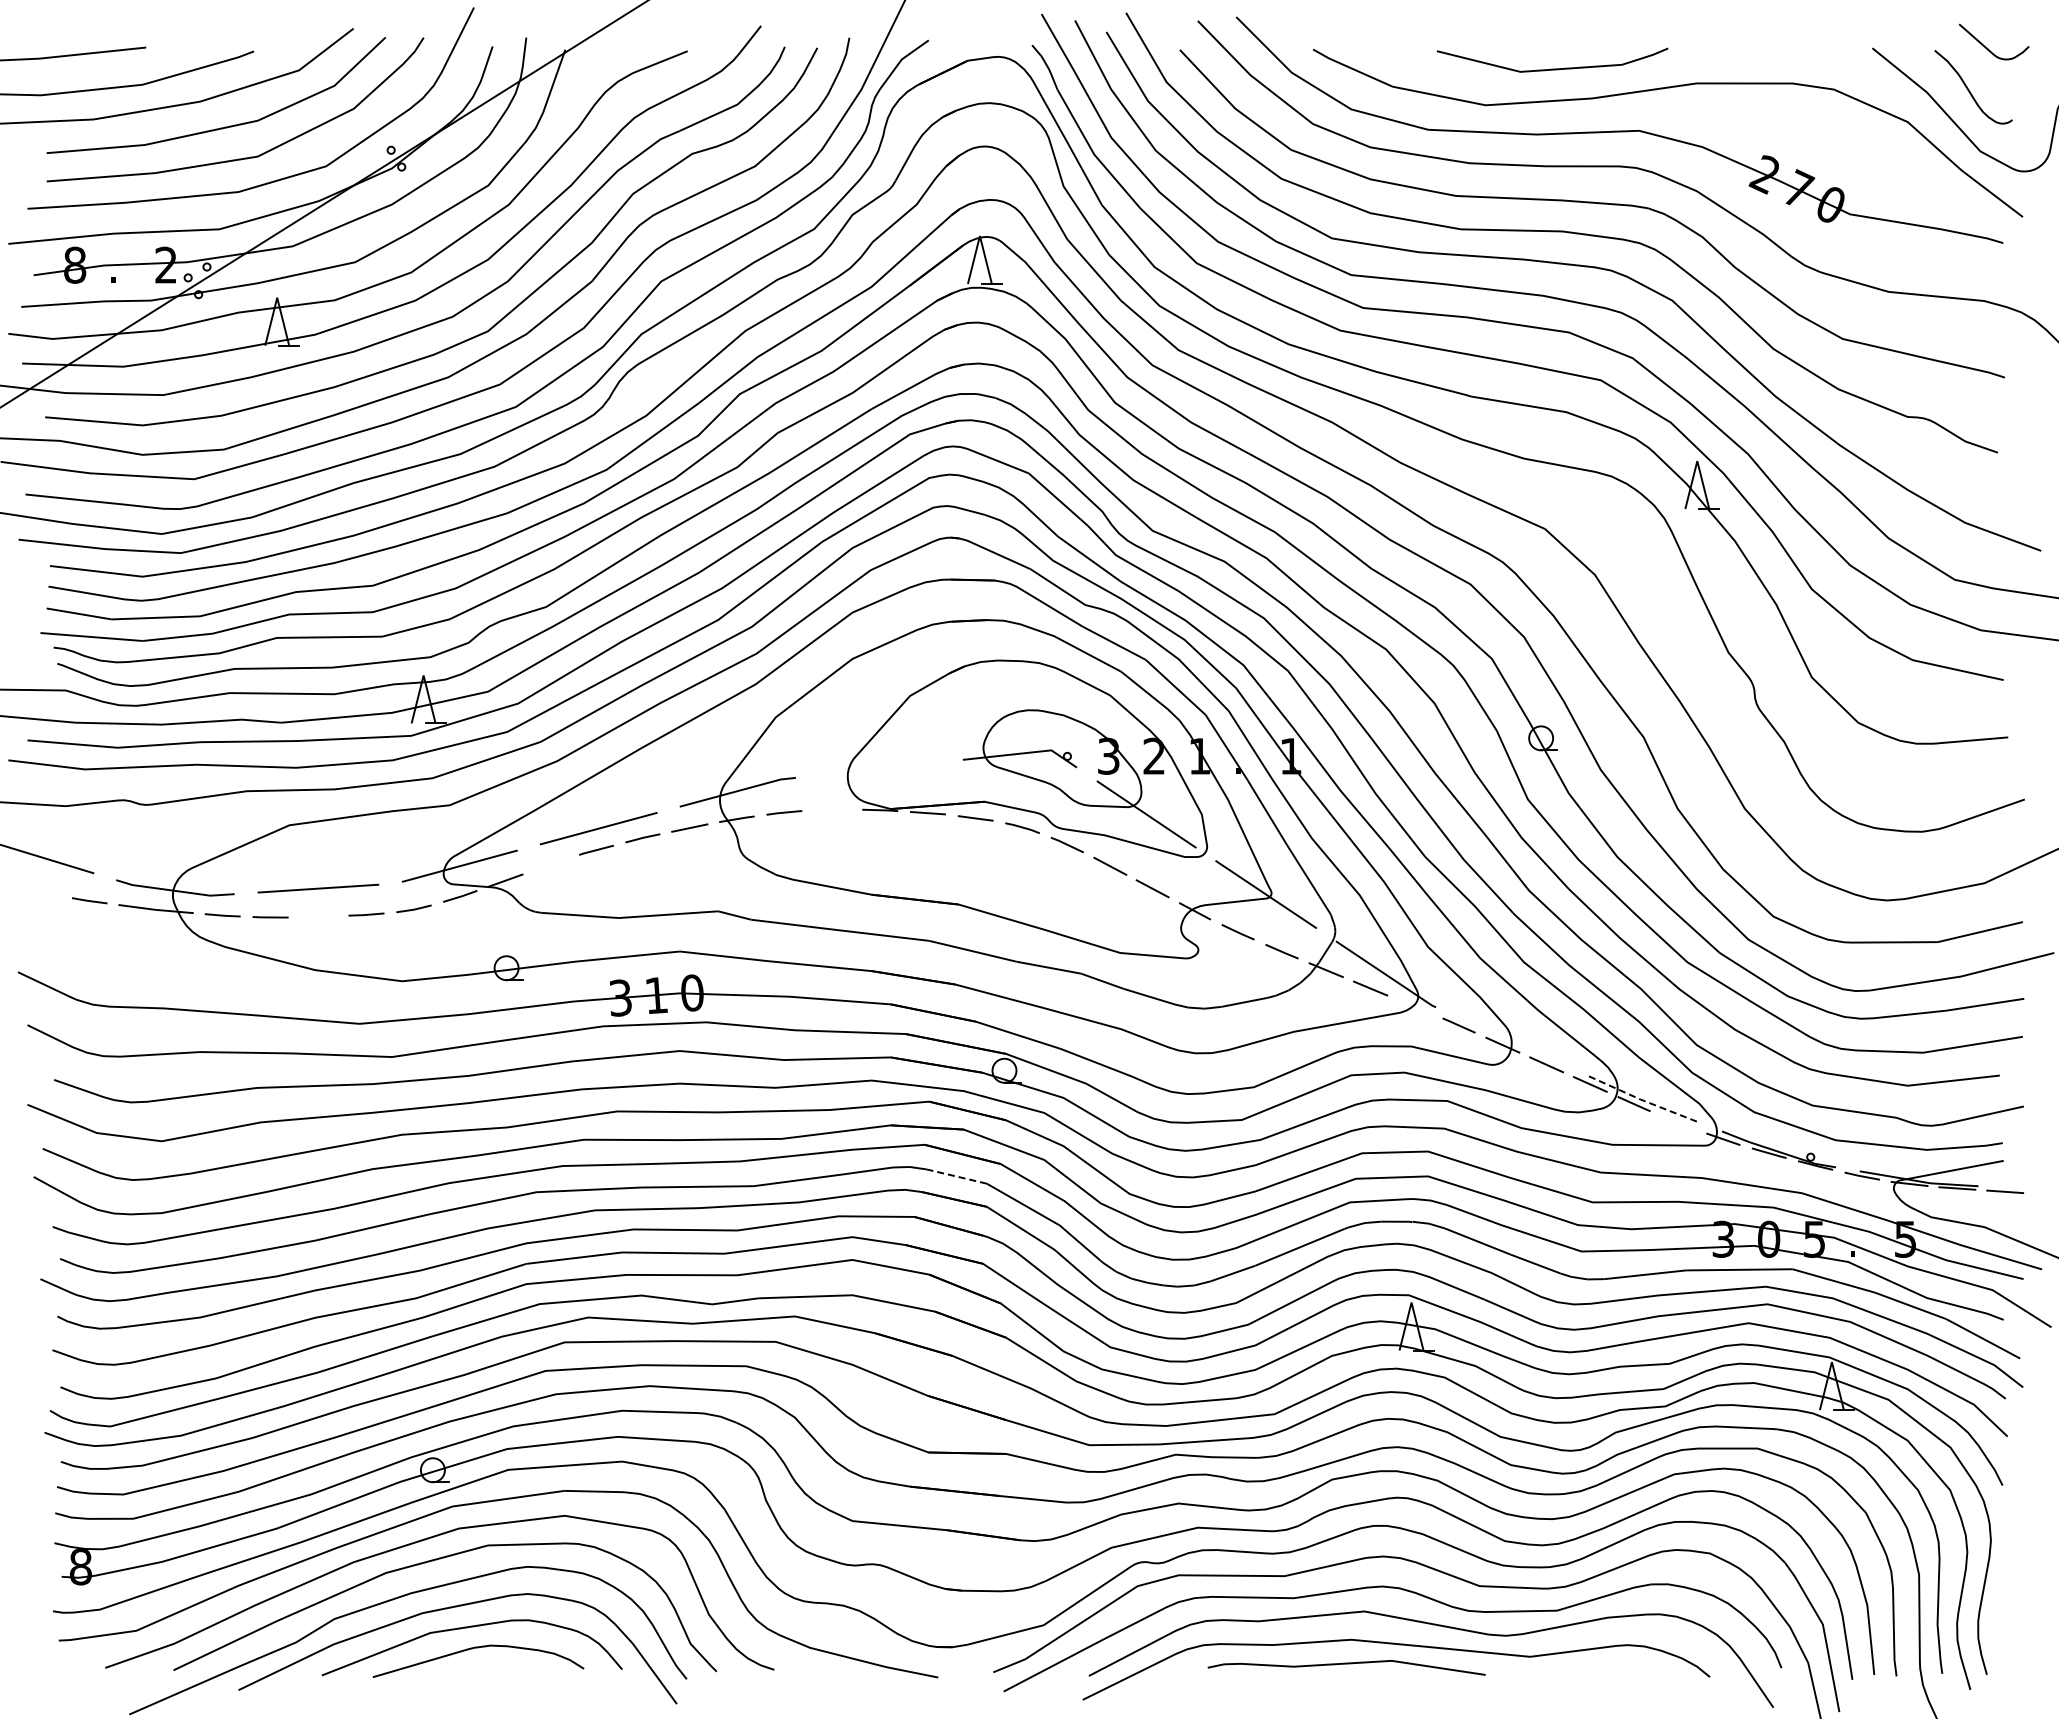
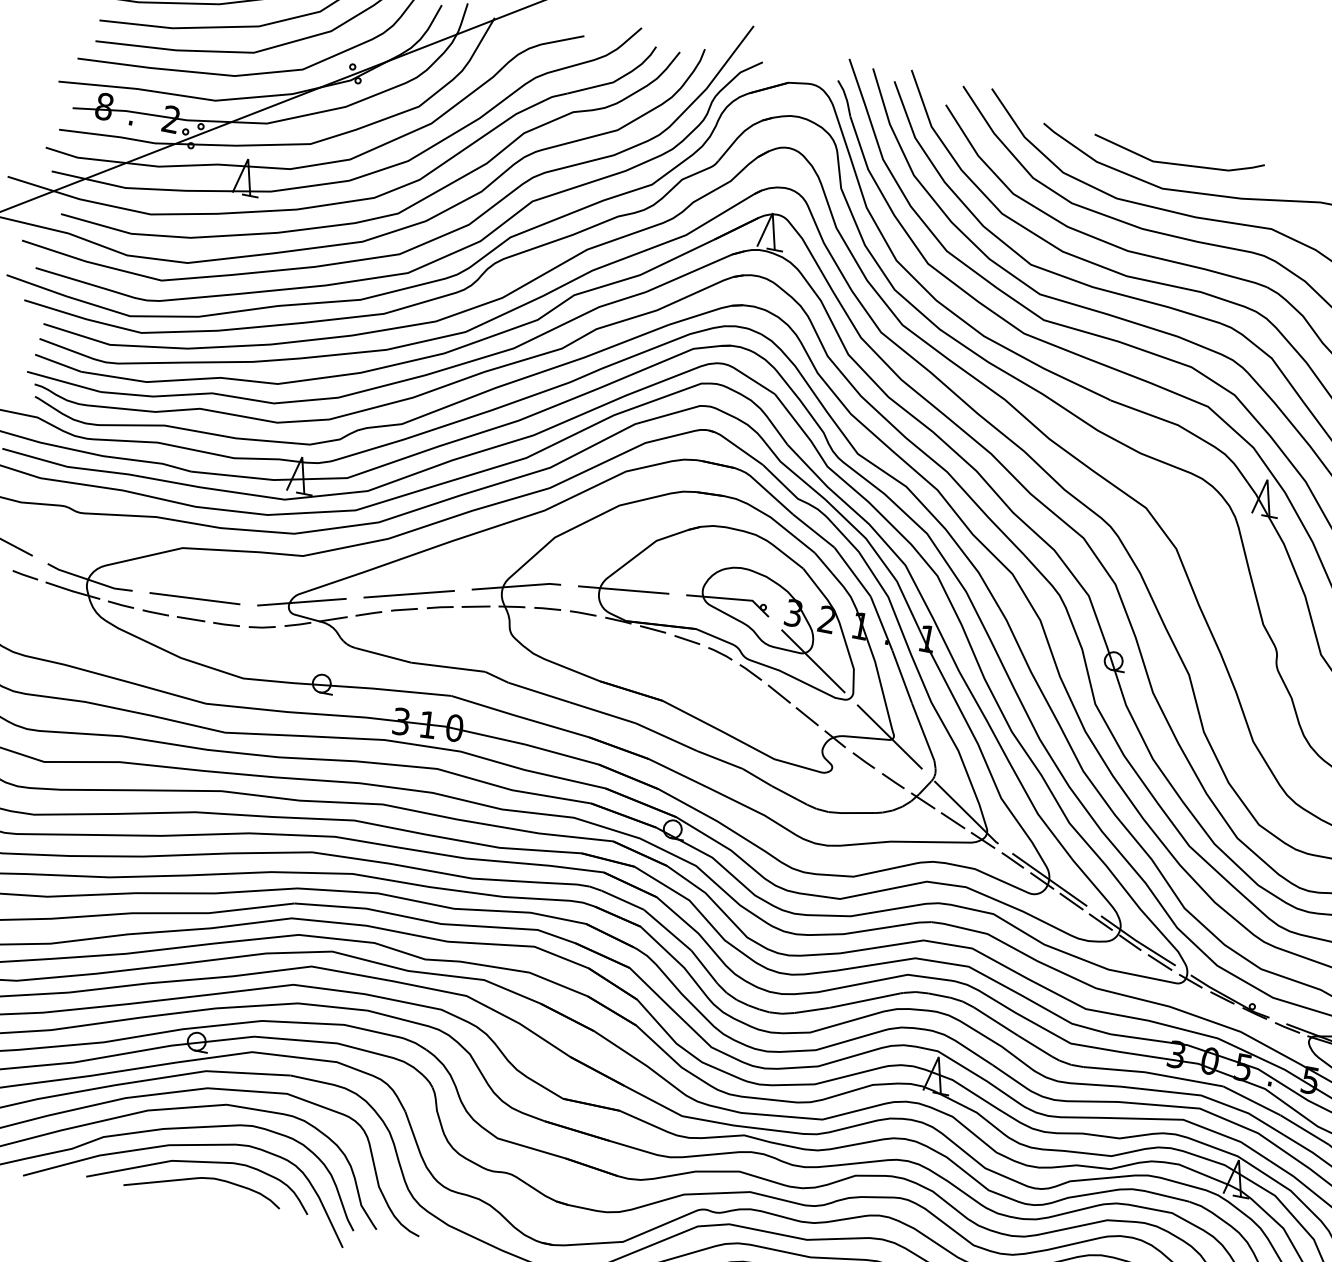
line: (1552, 68) -> (1177, 163), moved
line: (879, 768) -> (623, 589), added
line: (832, 809) -> (583, 613), added
line: (550, 864) -> (368, 613), added
line: (318, 916) -> (191, 619), added
line: (1414, 1006) -> (982, 840), added
line: (1512, 1041) -> (1049, 879), added
line: (1643, 1100) -> (1137, 941), dashed -> solid
line: (1678, 1122) -> (1160, 962), added
line: (956, 1176) -> (622, 900), dashed -> solid

